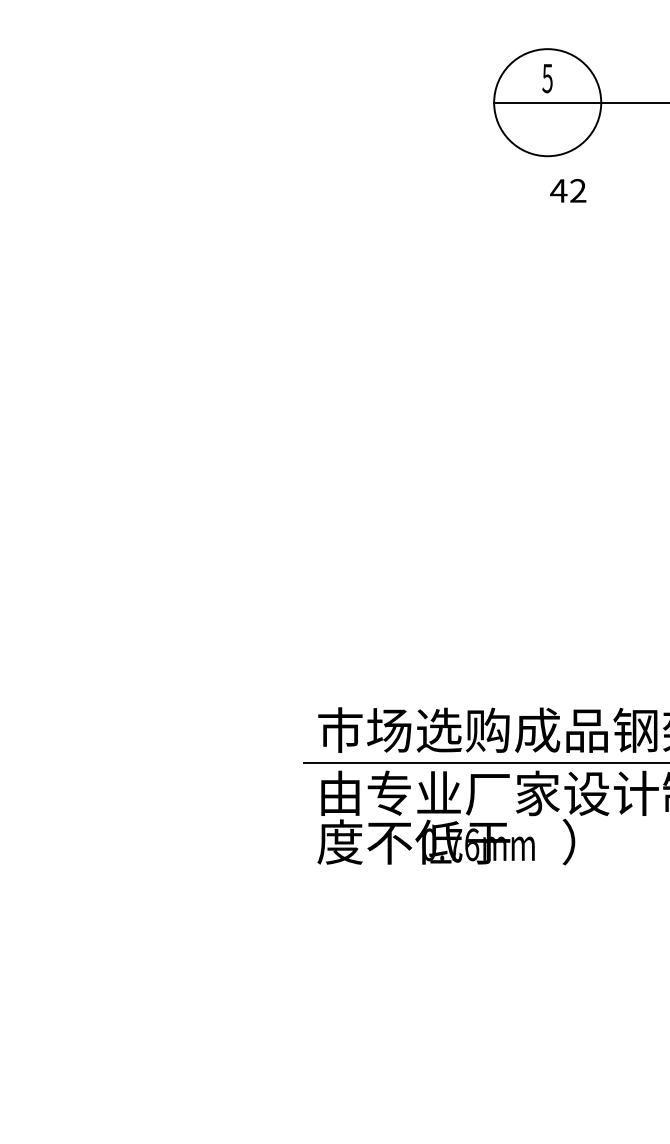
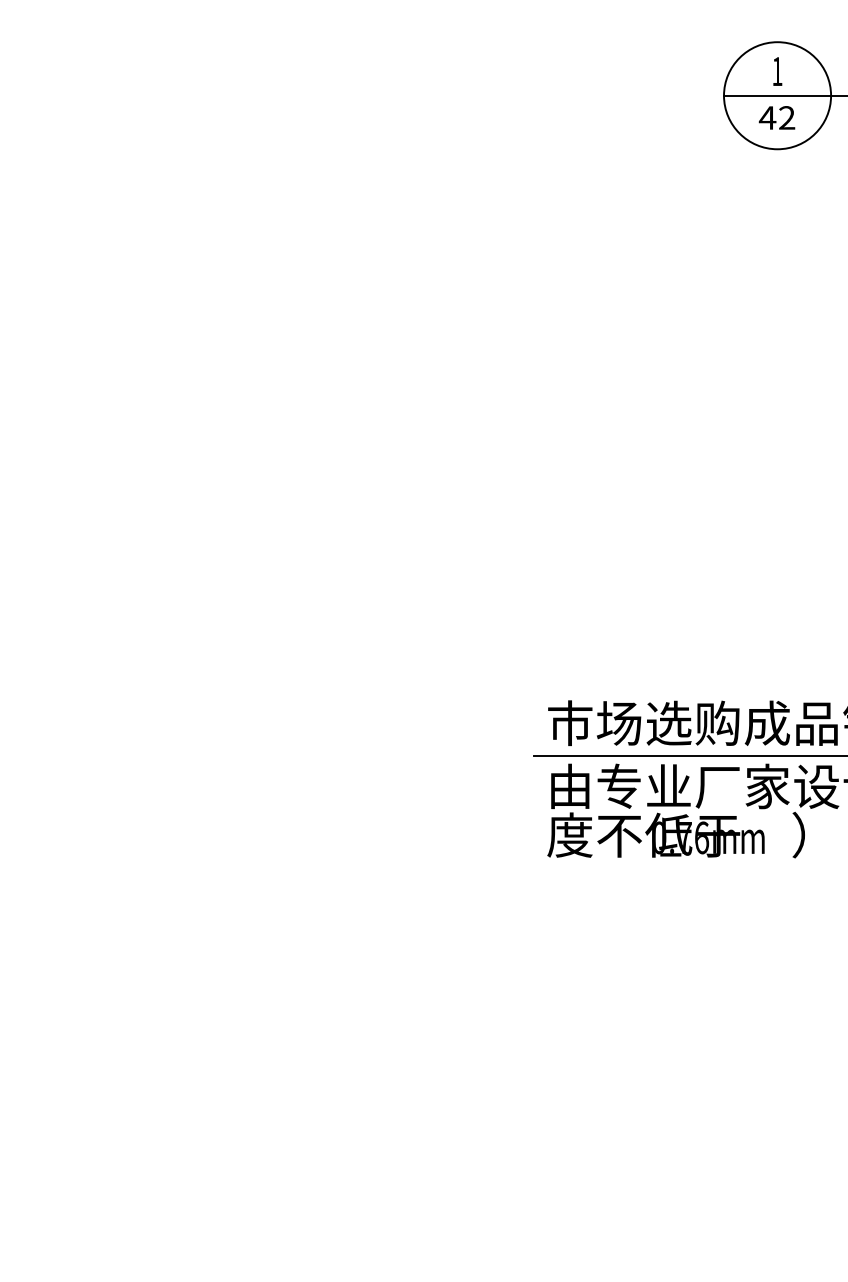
text: (547, 78) -> (777, 71), 5 -> 1
text: (567, 190) -> (776, 117), moved

